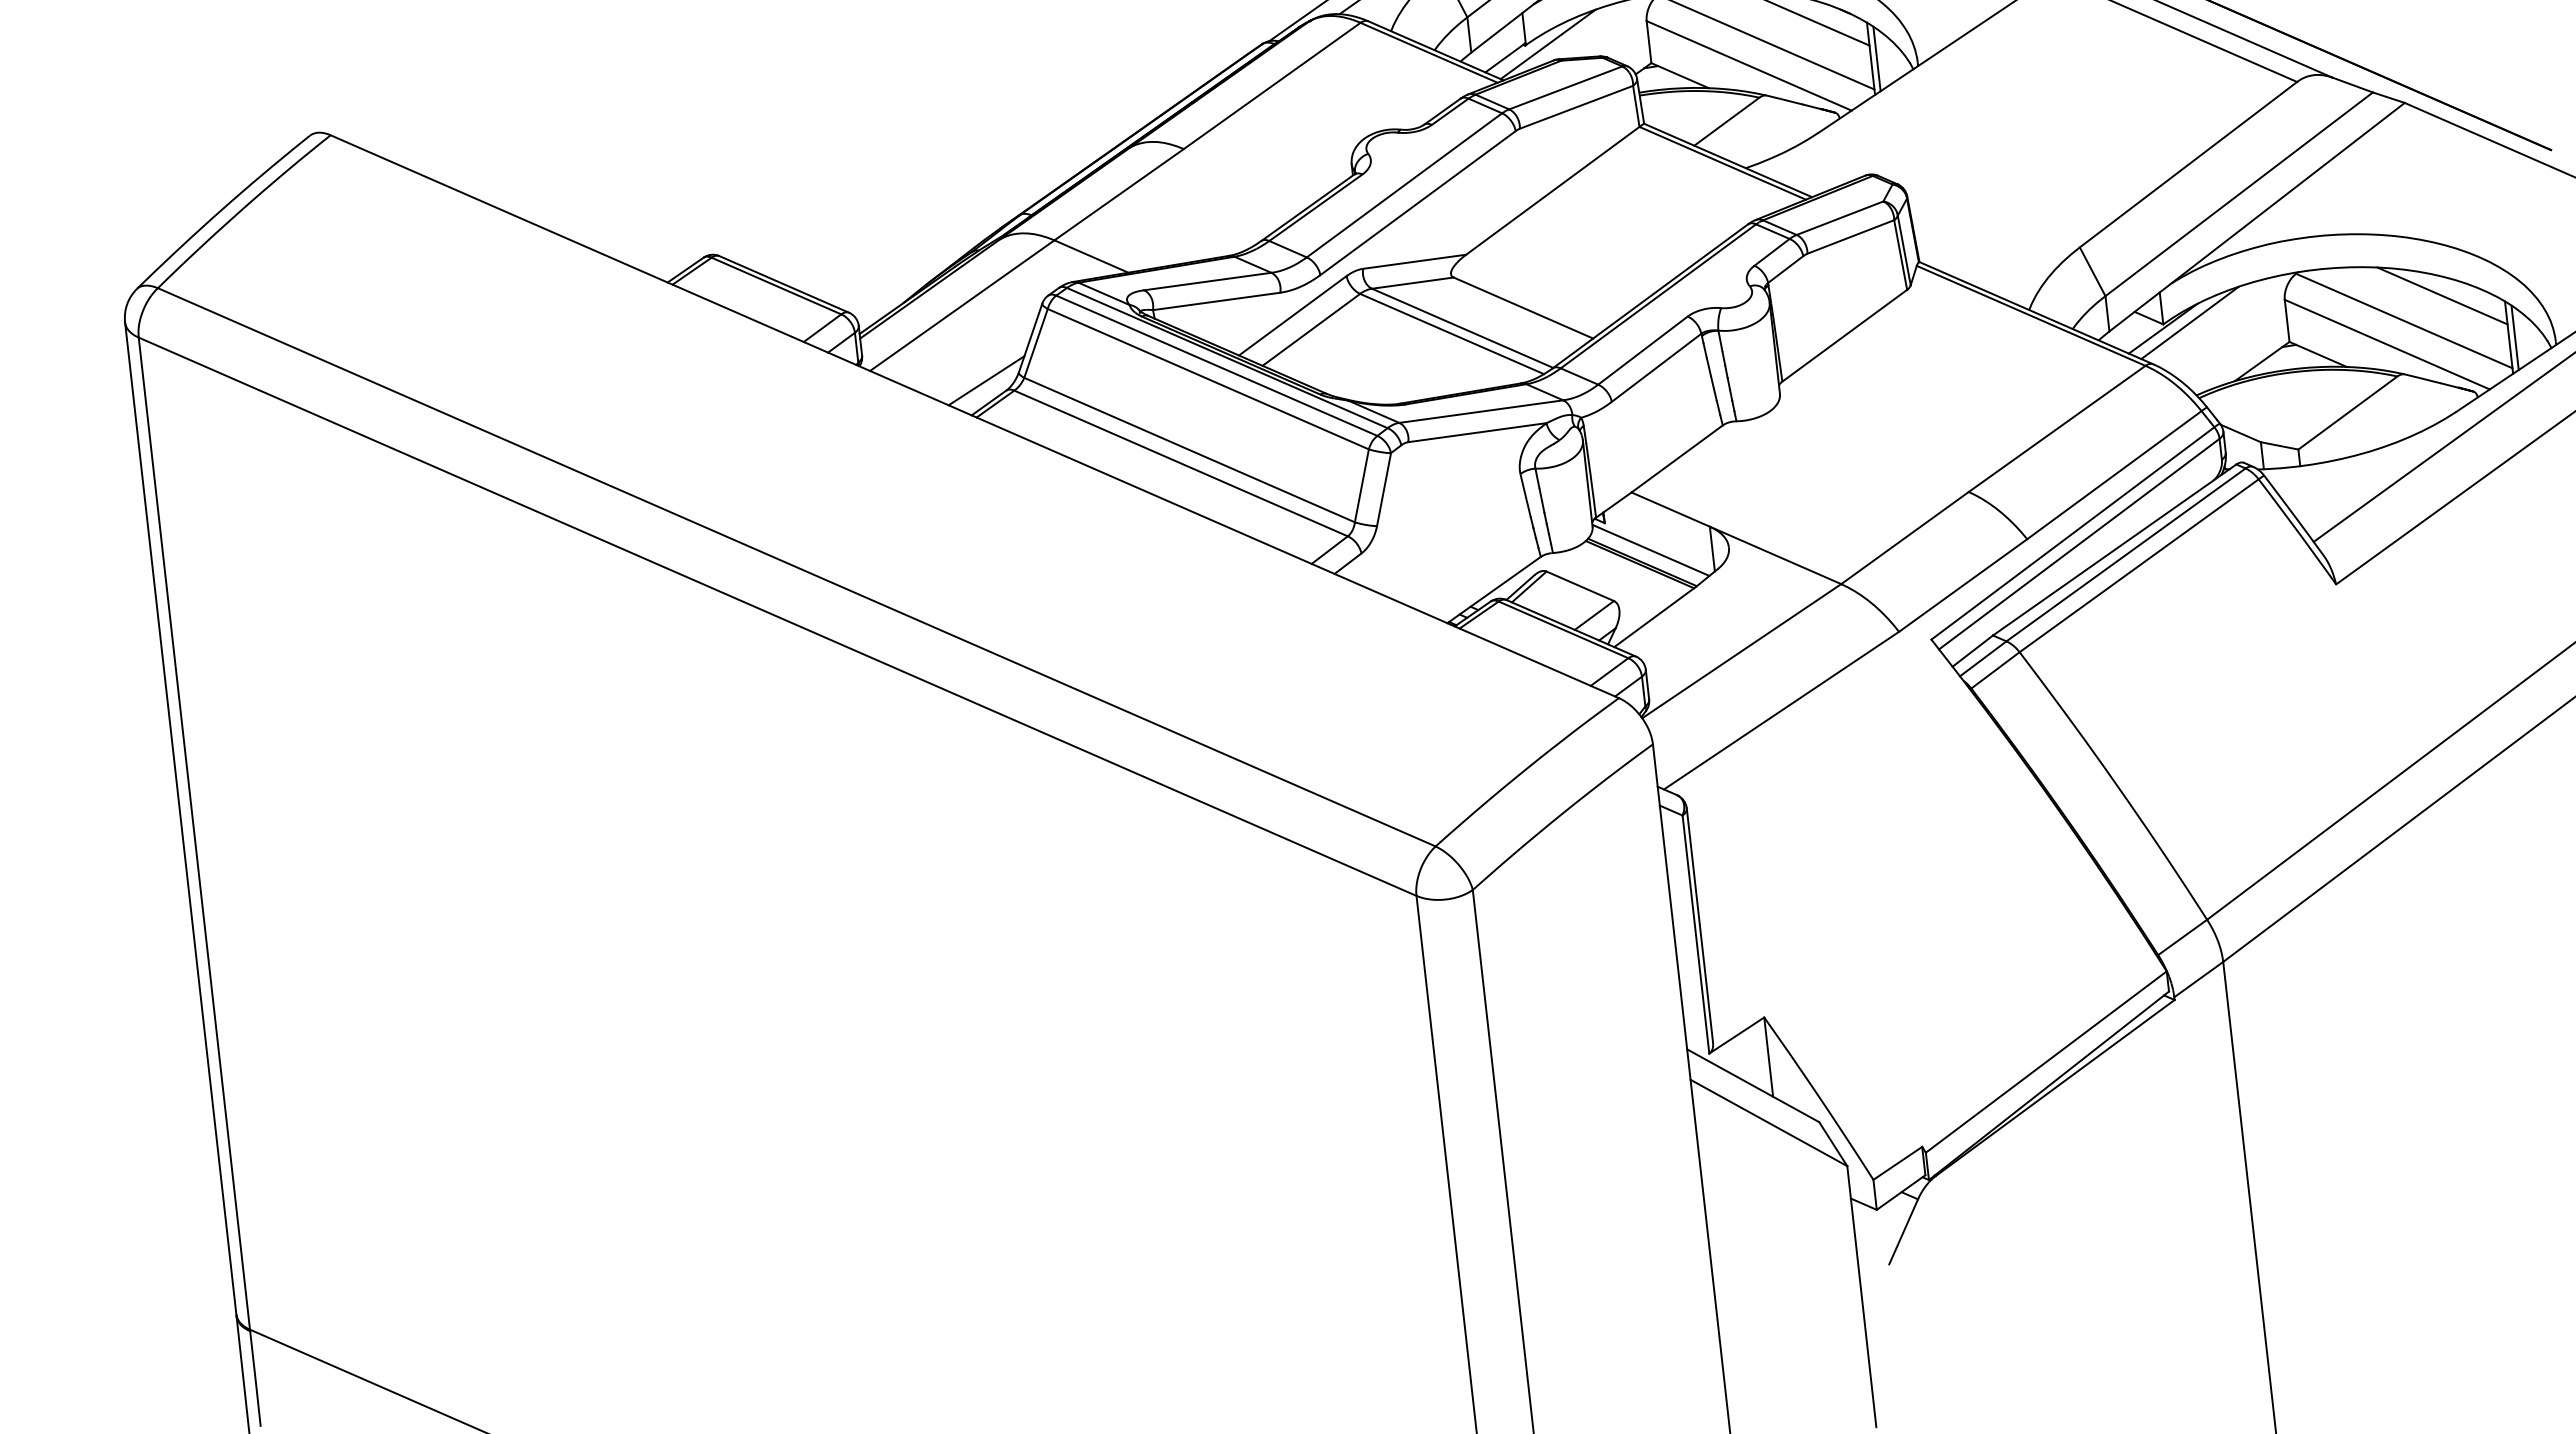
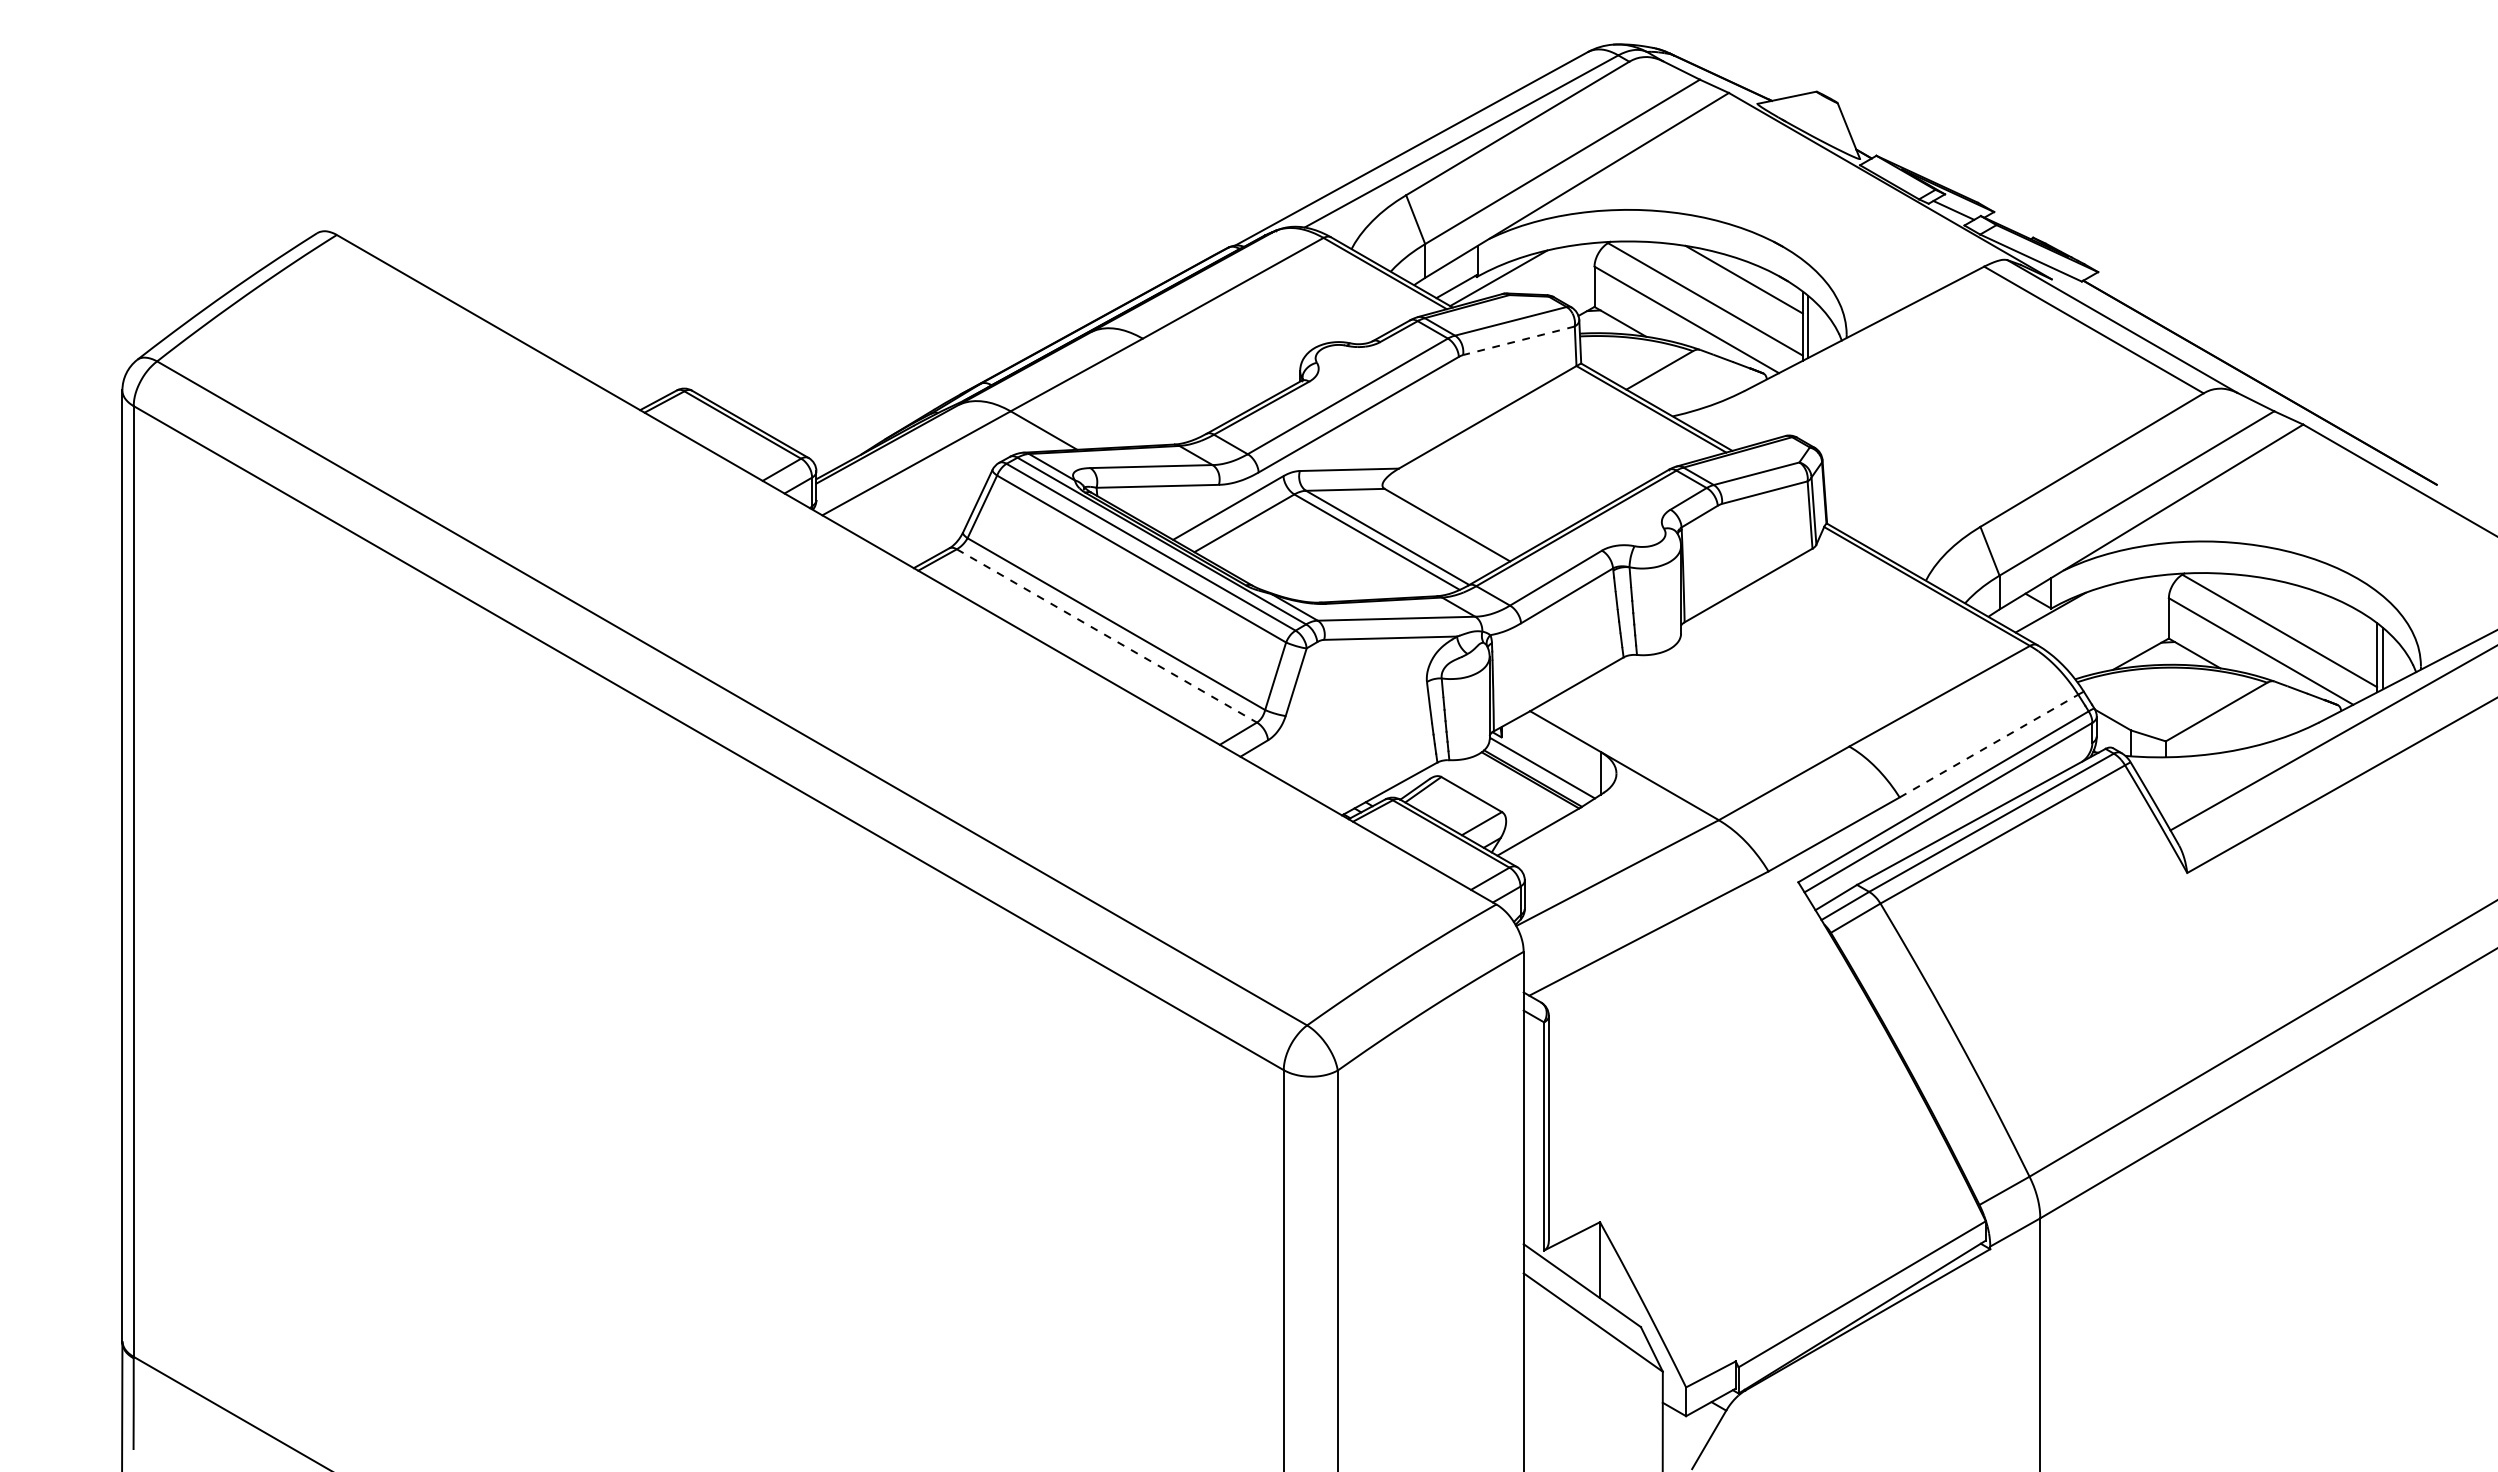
line: (1575, 107) -> (1518, 340), solid -> dashed
line: (2442, 296) -> (2318, 611), removed
line: (2189, 322) -> (2076, 609), removed
line: (986, 380) -> (931, 536), removed
line: (1181, 464) -> (1107, 636), solid -> dashed
line: (2114, 474) -> (1989, 745), solid -> dashed

